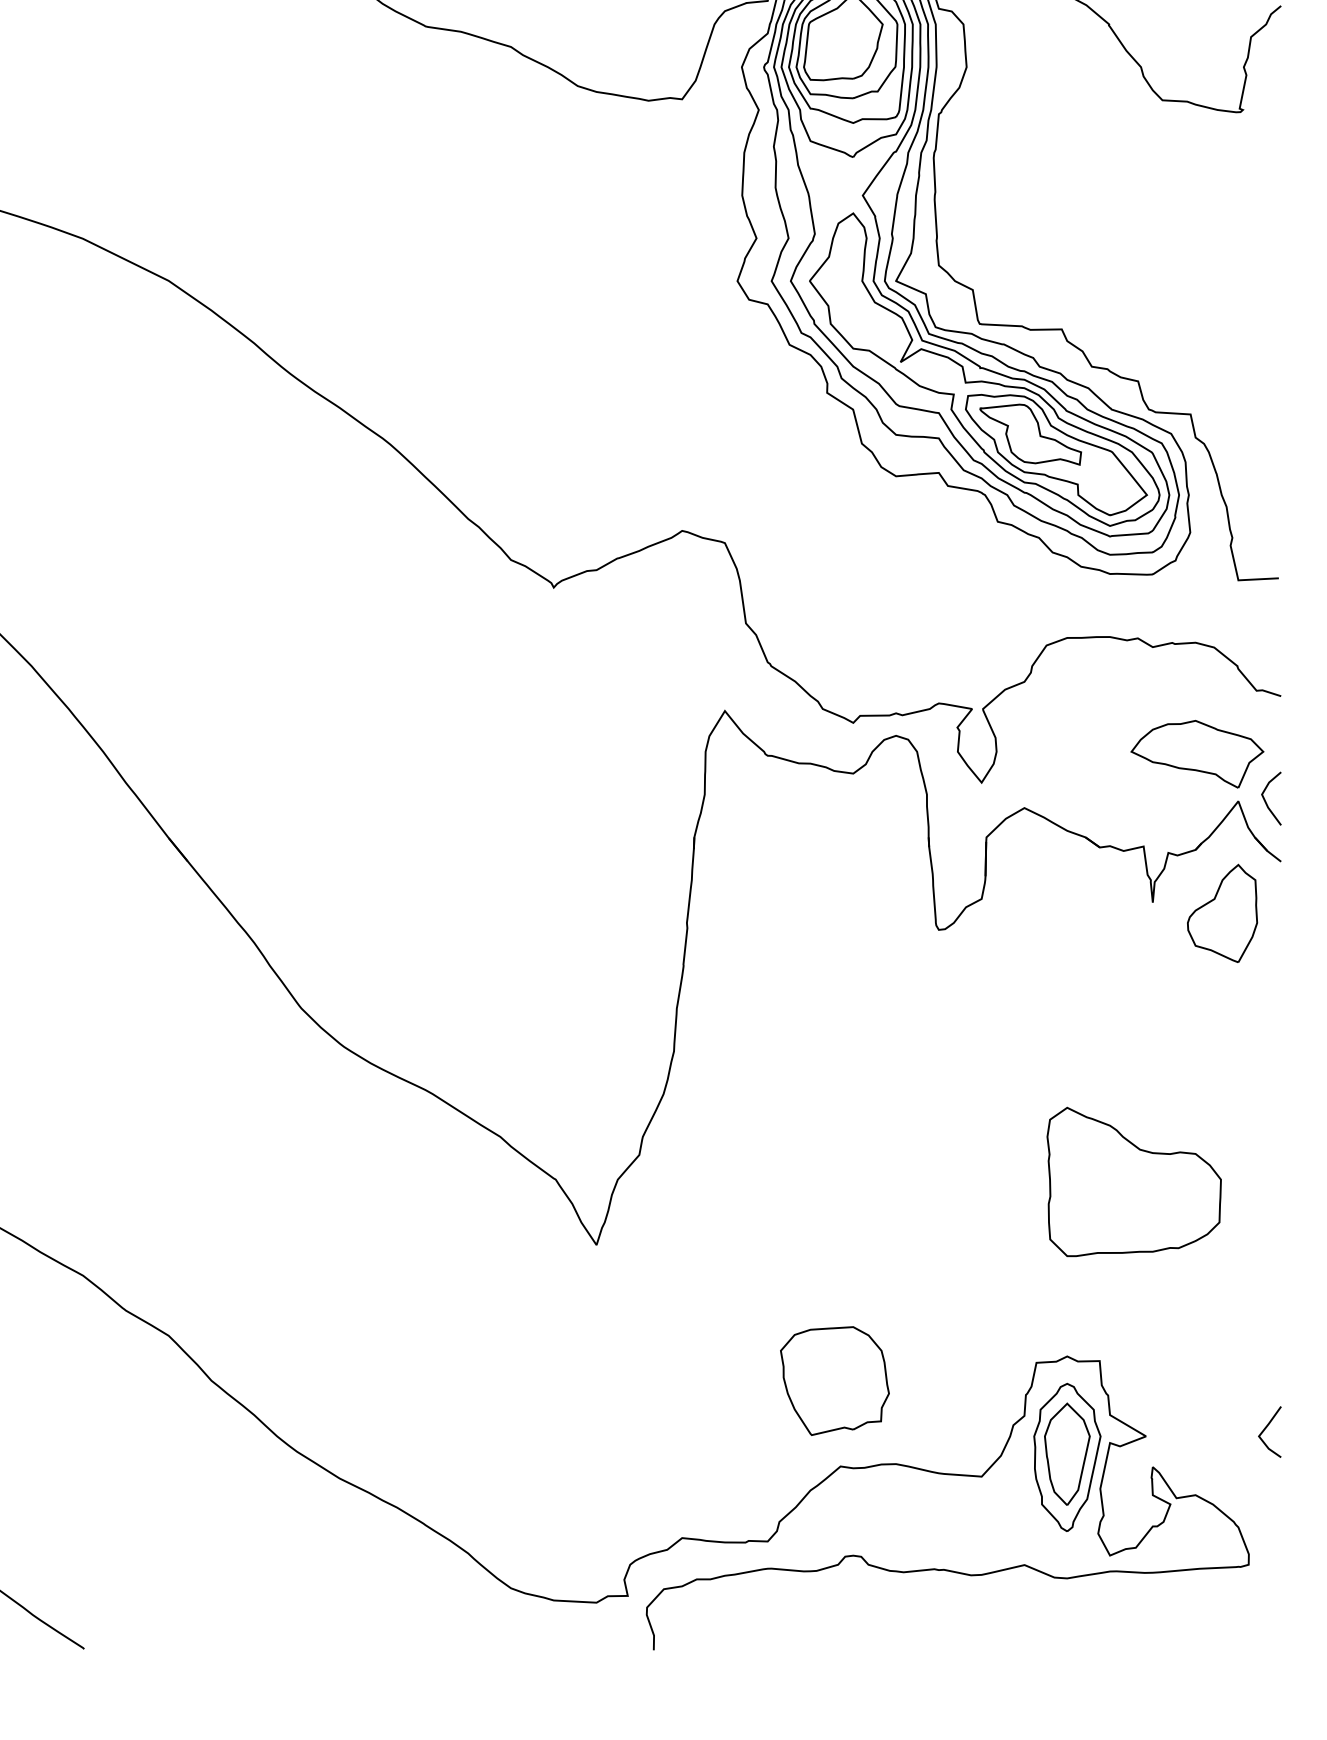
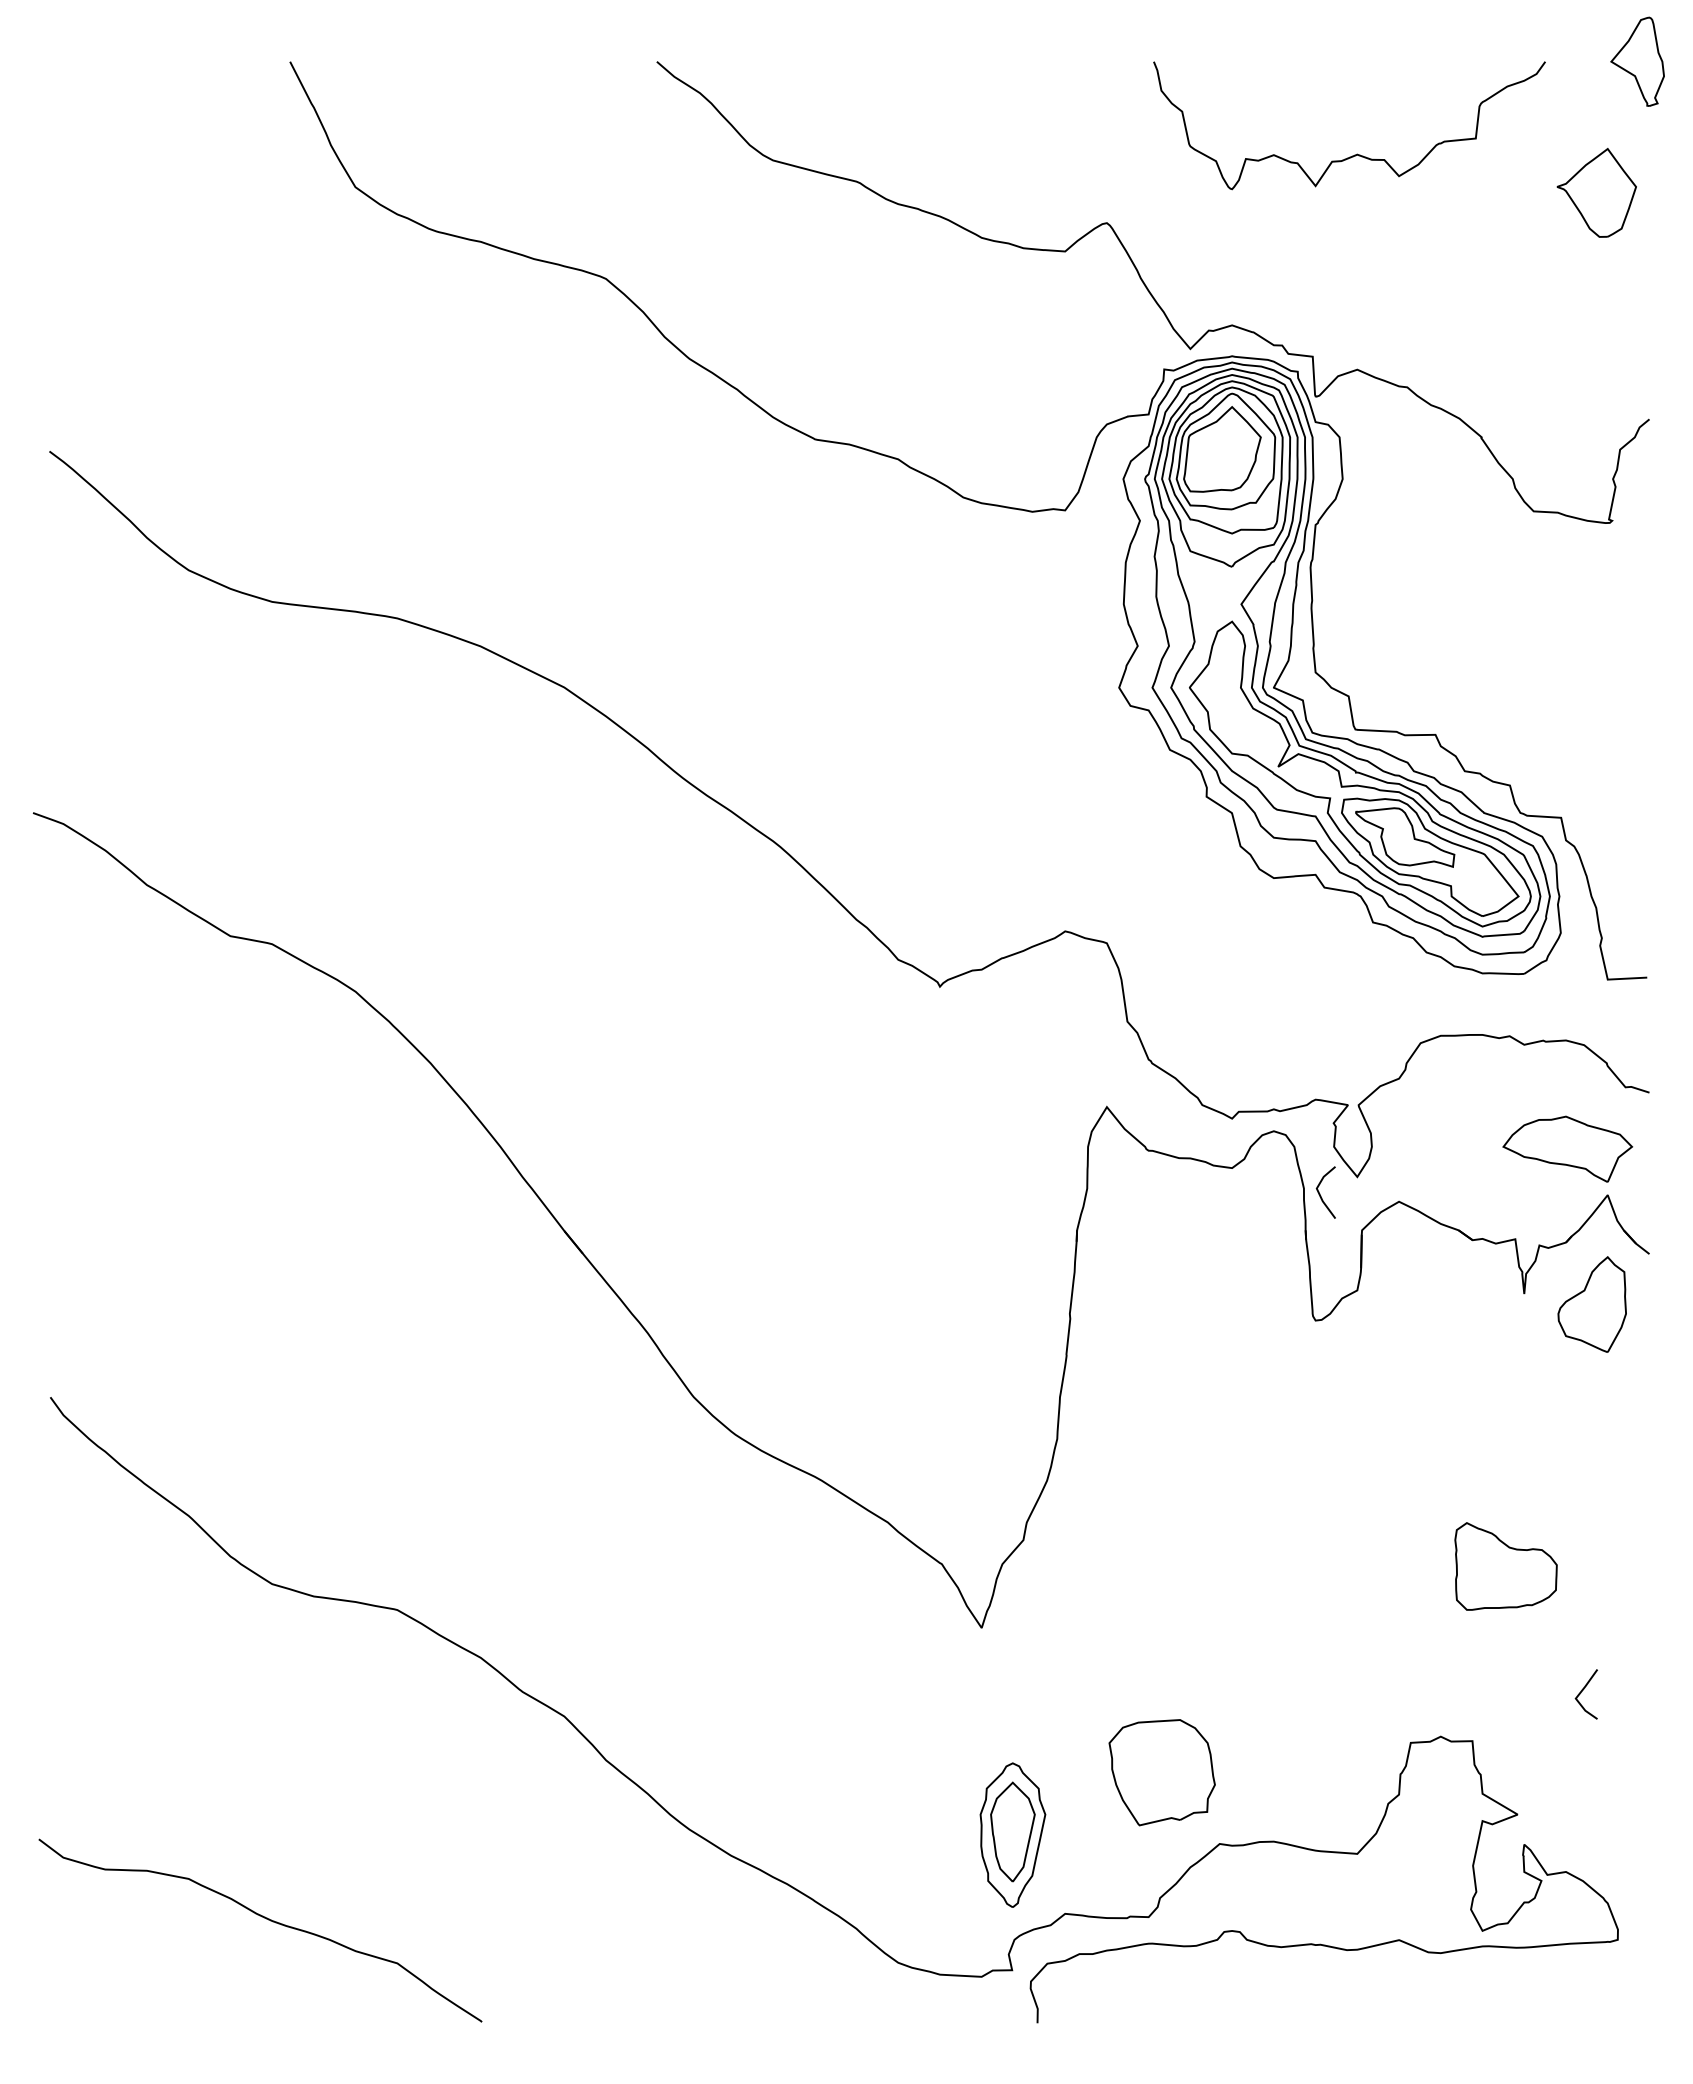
line: (1266, 801) -> (1321, 1195), moved
part: (1133, 1182) -> (1505, 1566), size x0.6
part: (834, 1380) -> (1161, 1772), moved
line: (1264, 1431) -> (1581, 1693), moved
part: (1066, 1456) -> (1012, 1834), moved

